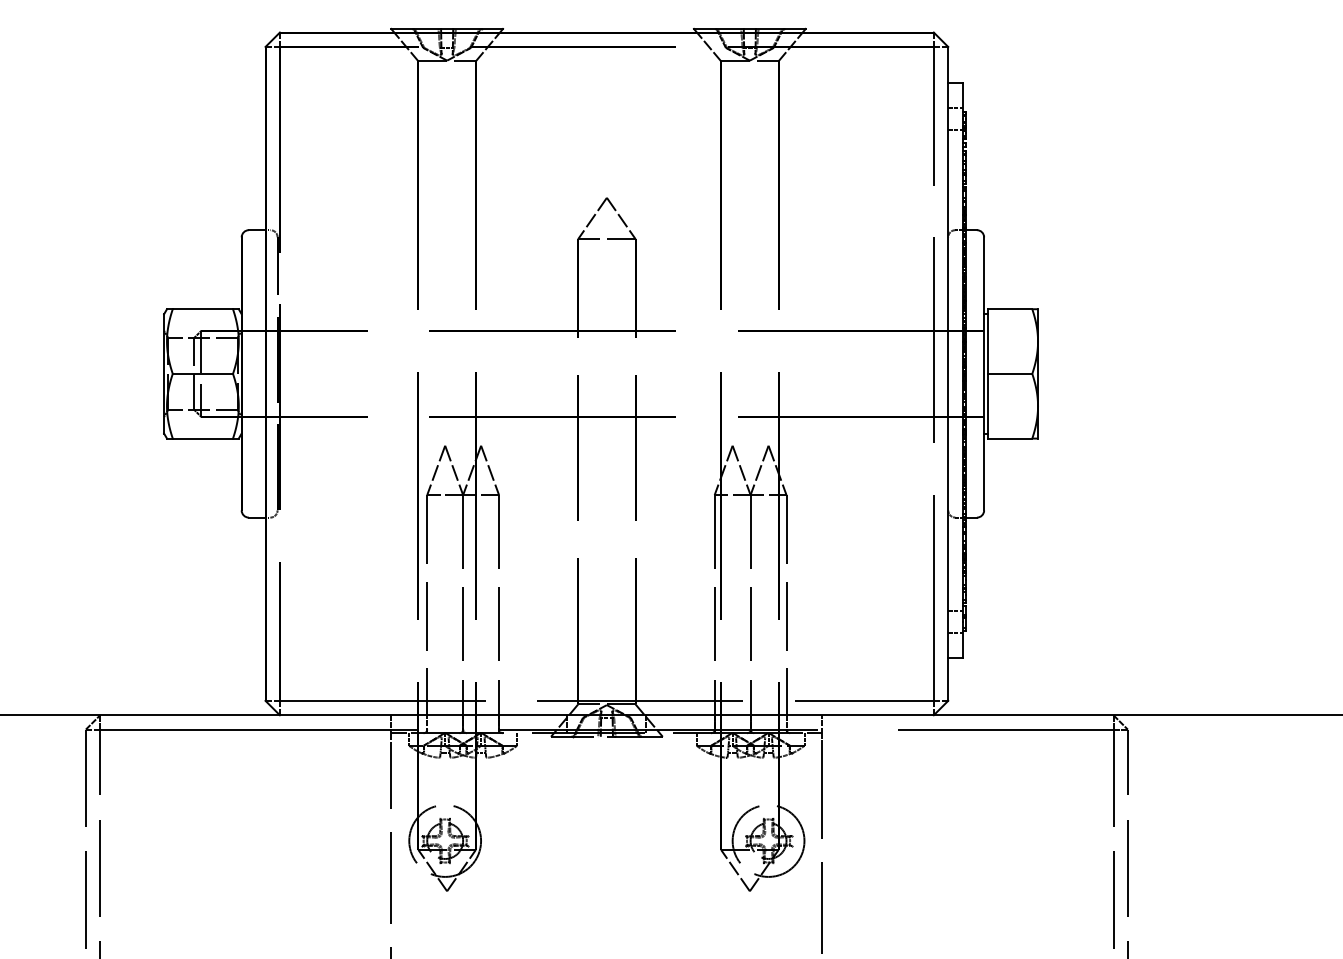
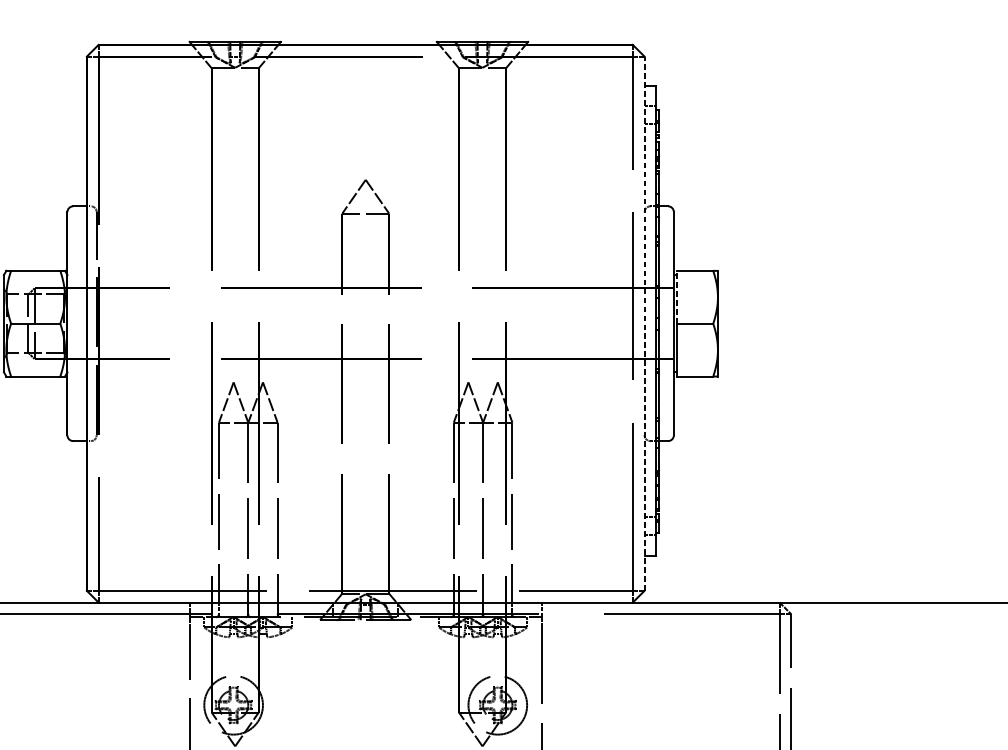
line: (988, 341) -> (677, 297), solid -> dashed
line: (948, 373) -> (644, 323), solid -> dashed

